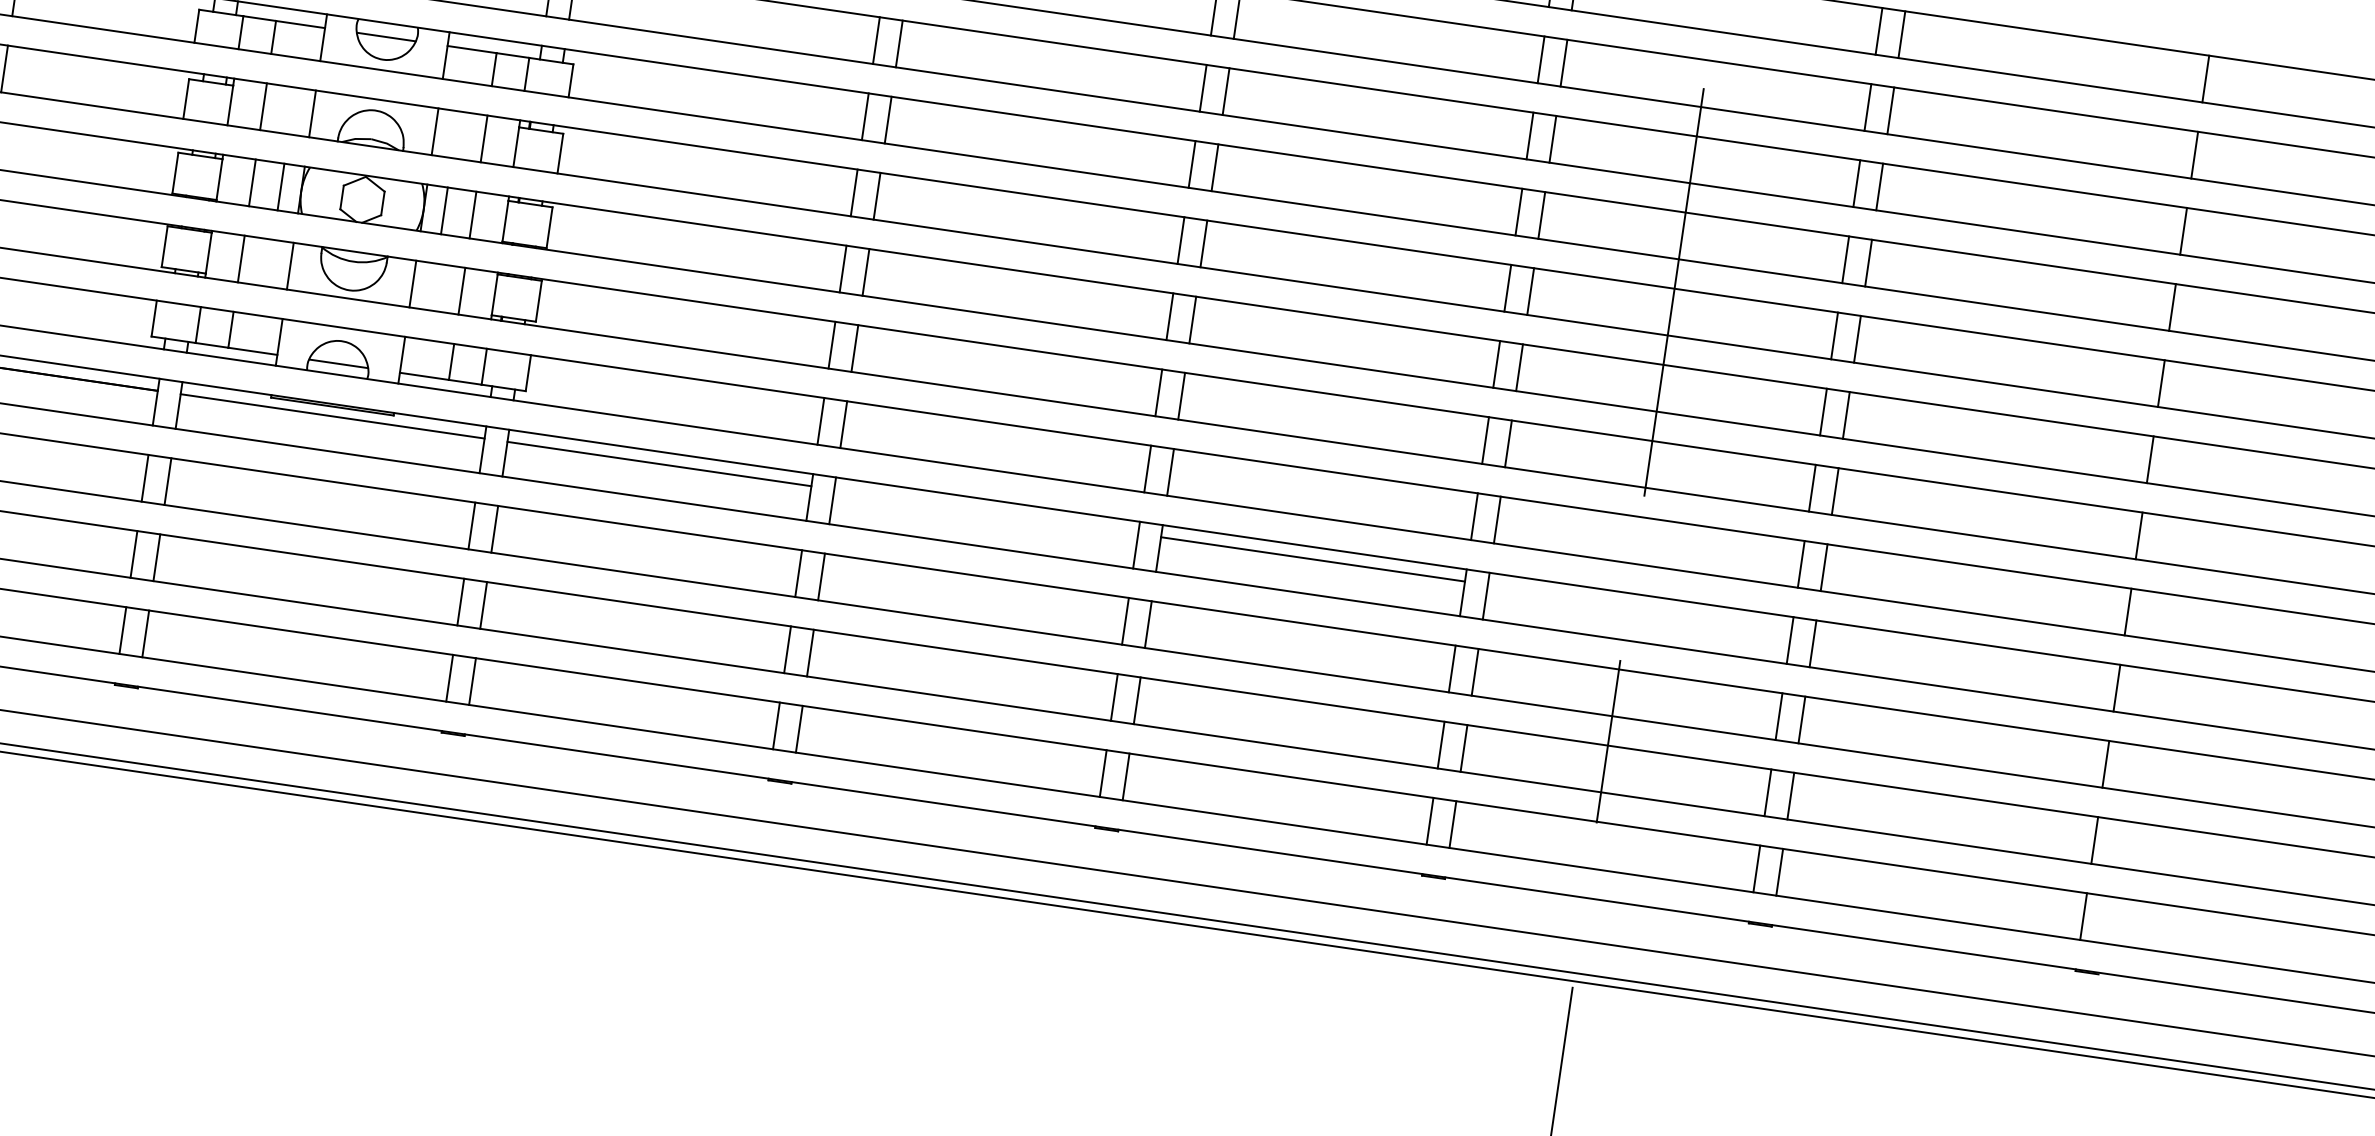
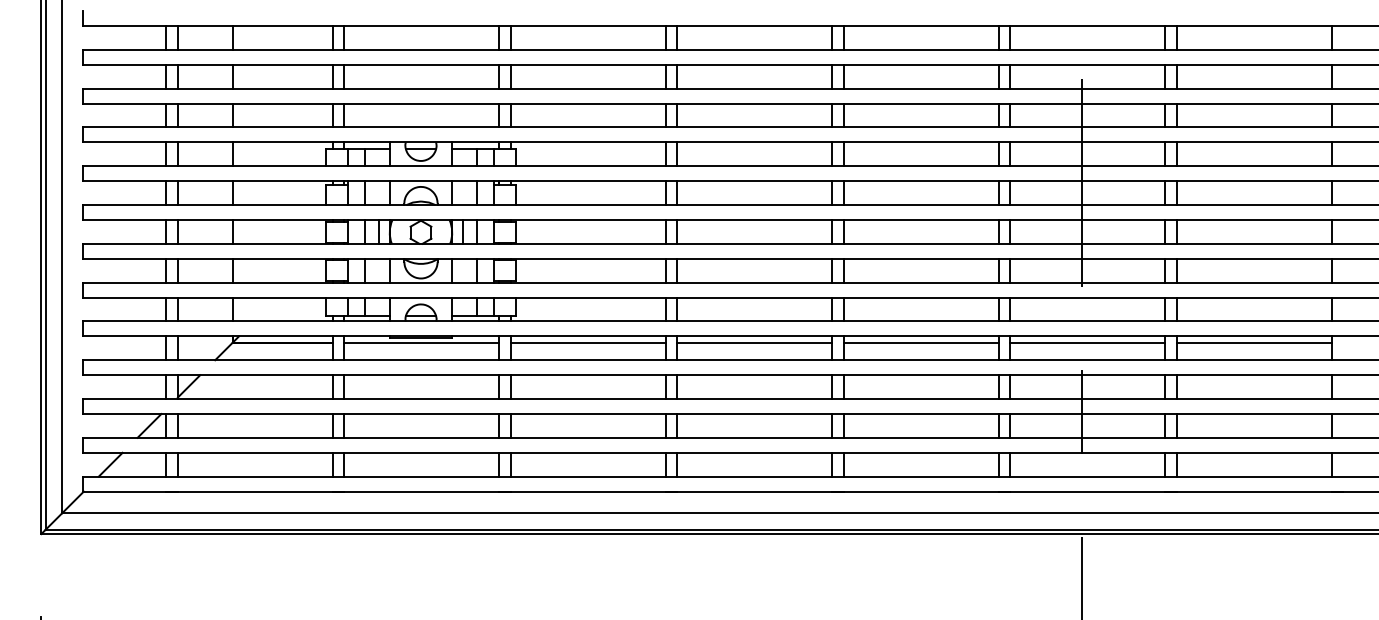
line: (985, 511) -> (754, 342), added
line: (1639, 606) -> (1087, 342), added
line: (1964, 654) -> (1253, 342), added

